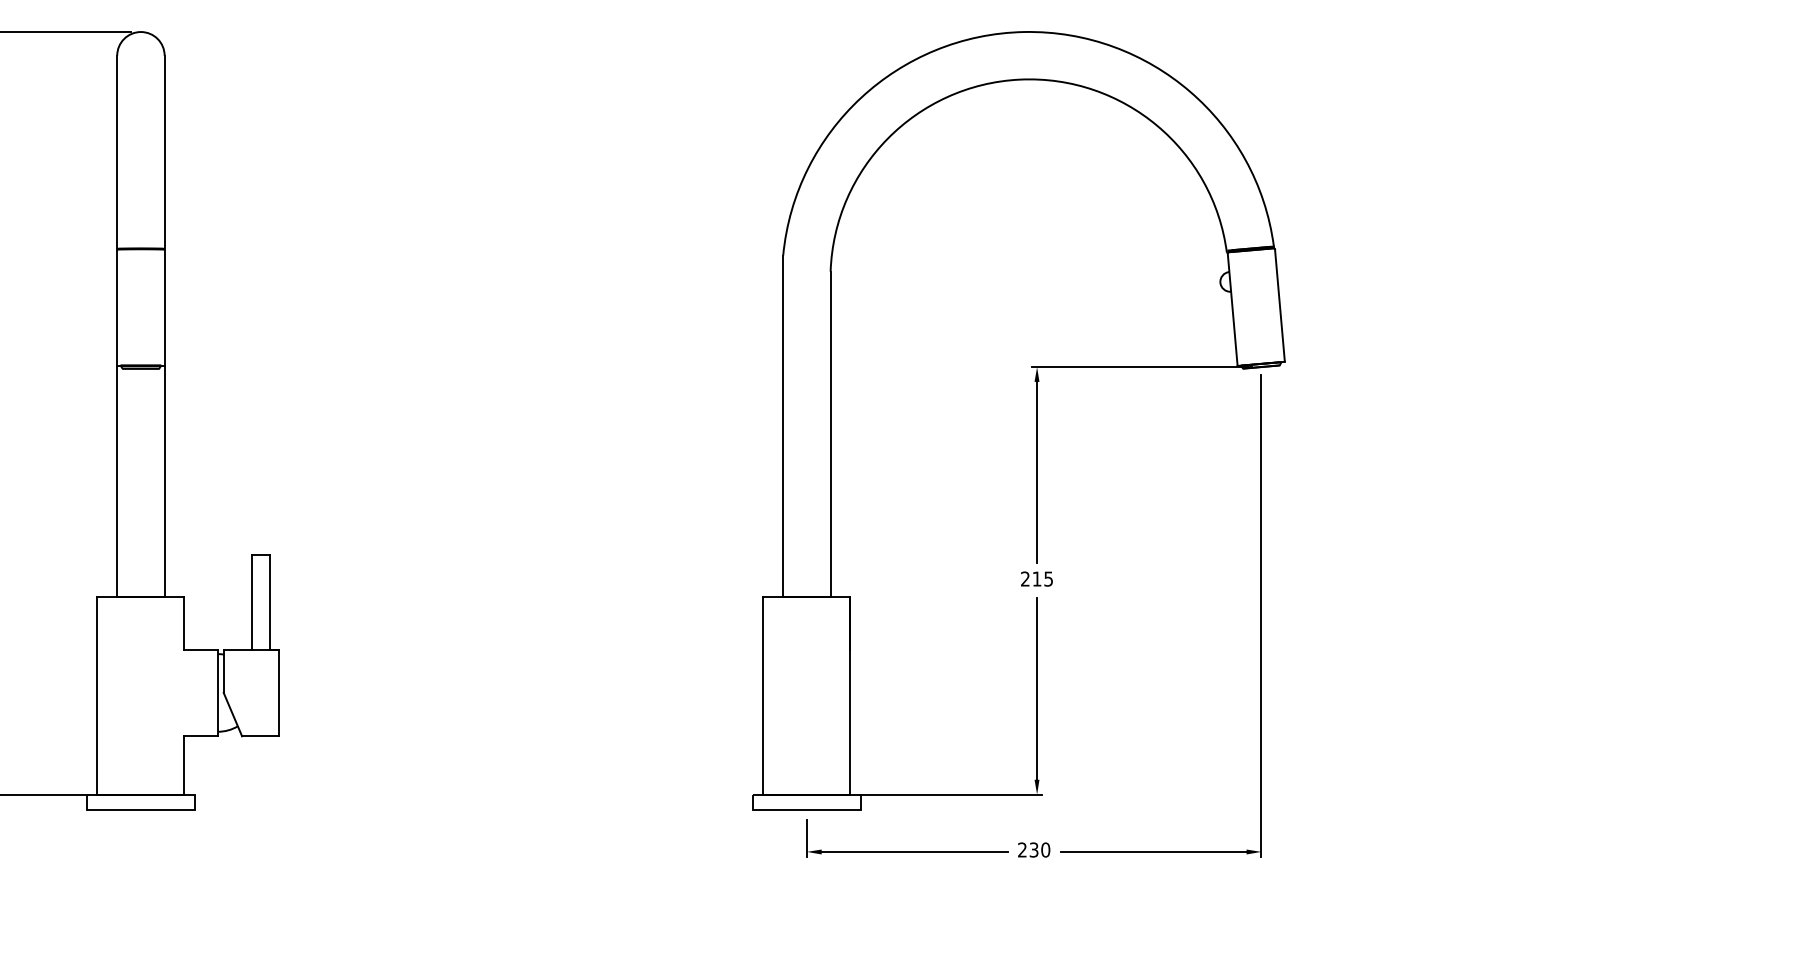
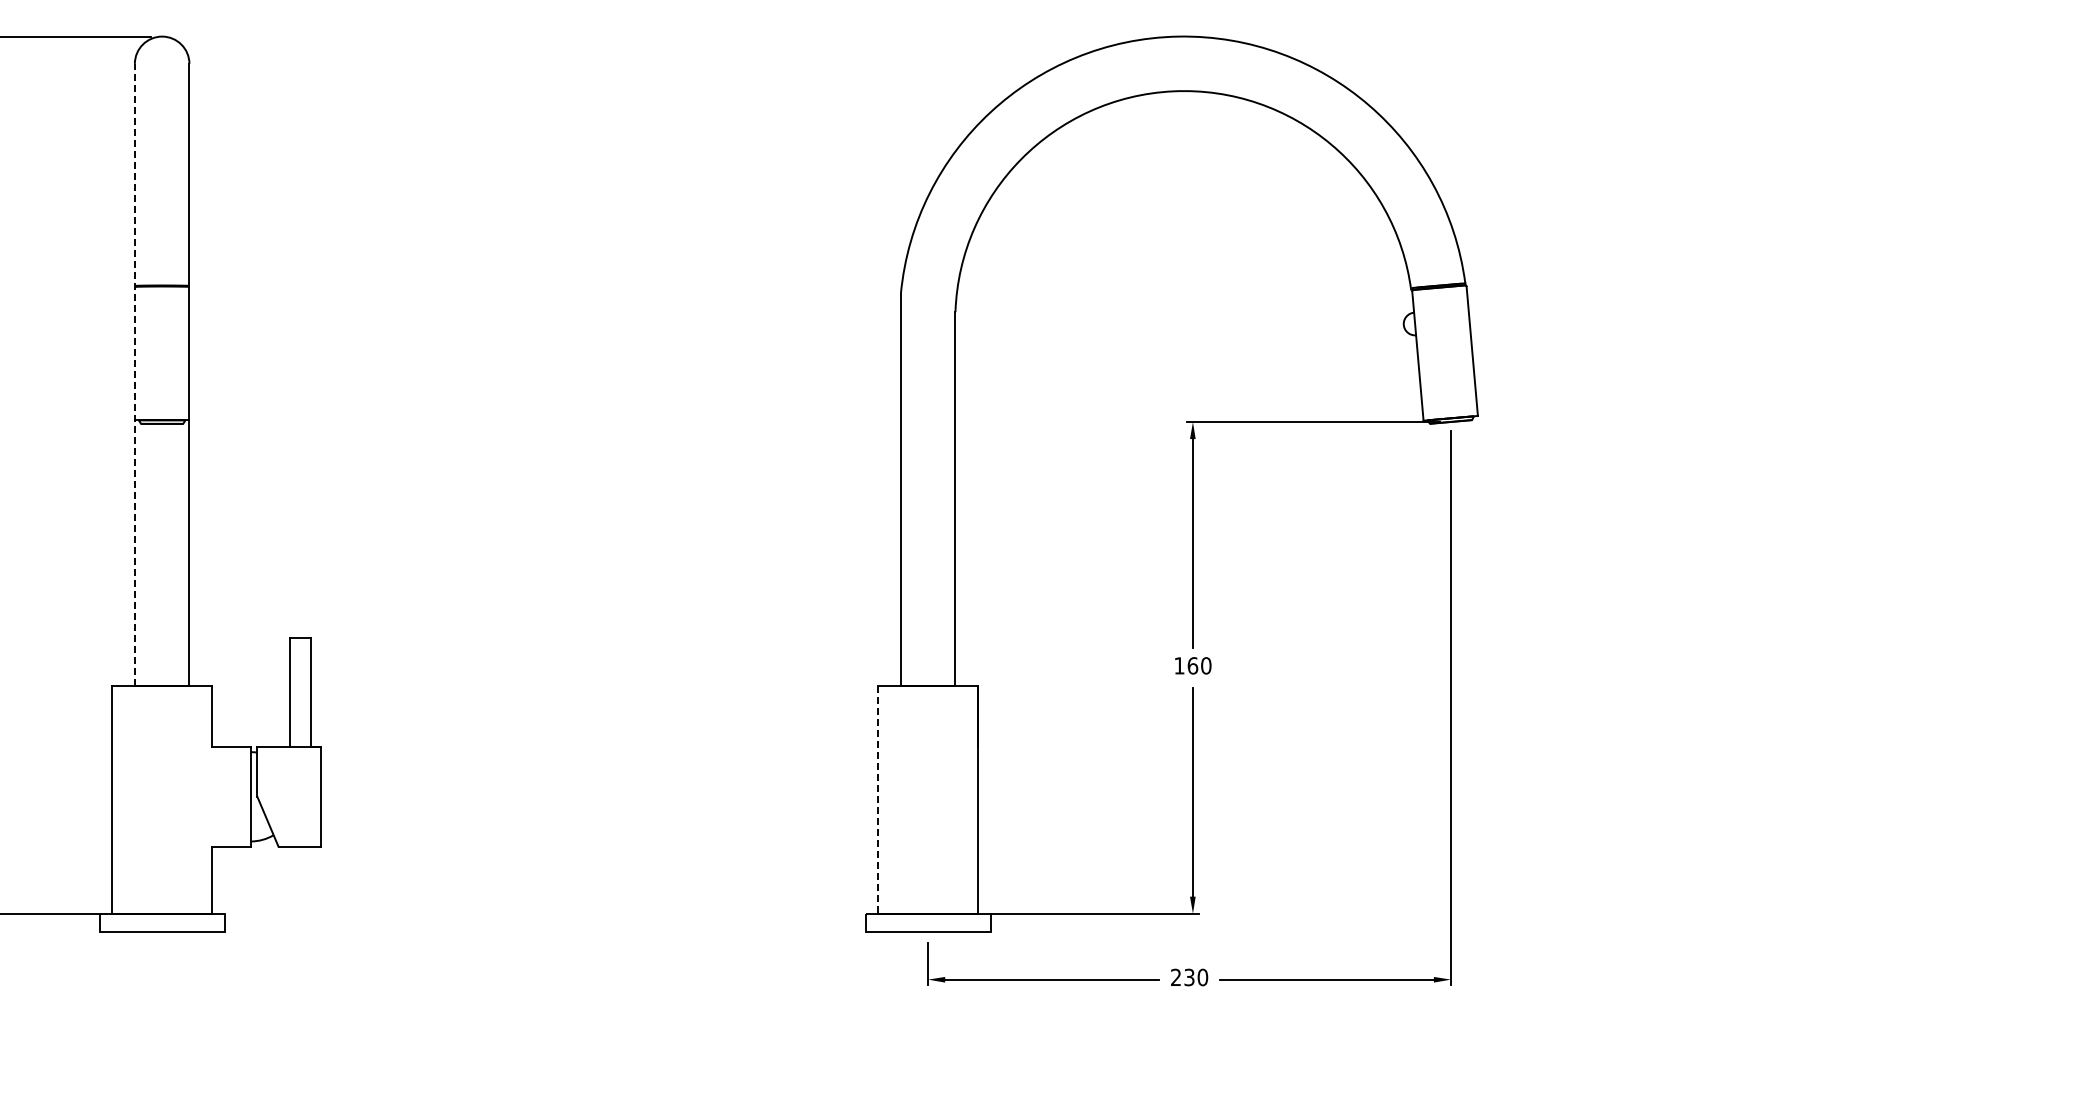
line: (116, 325) -> (134, 374), solid -> dashed
text: (1036, 578) -> (1192, 665), 215 -> 160
line: (763, 696) -> (878, 800), solid -> dashed

